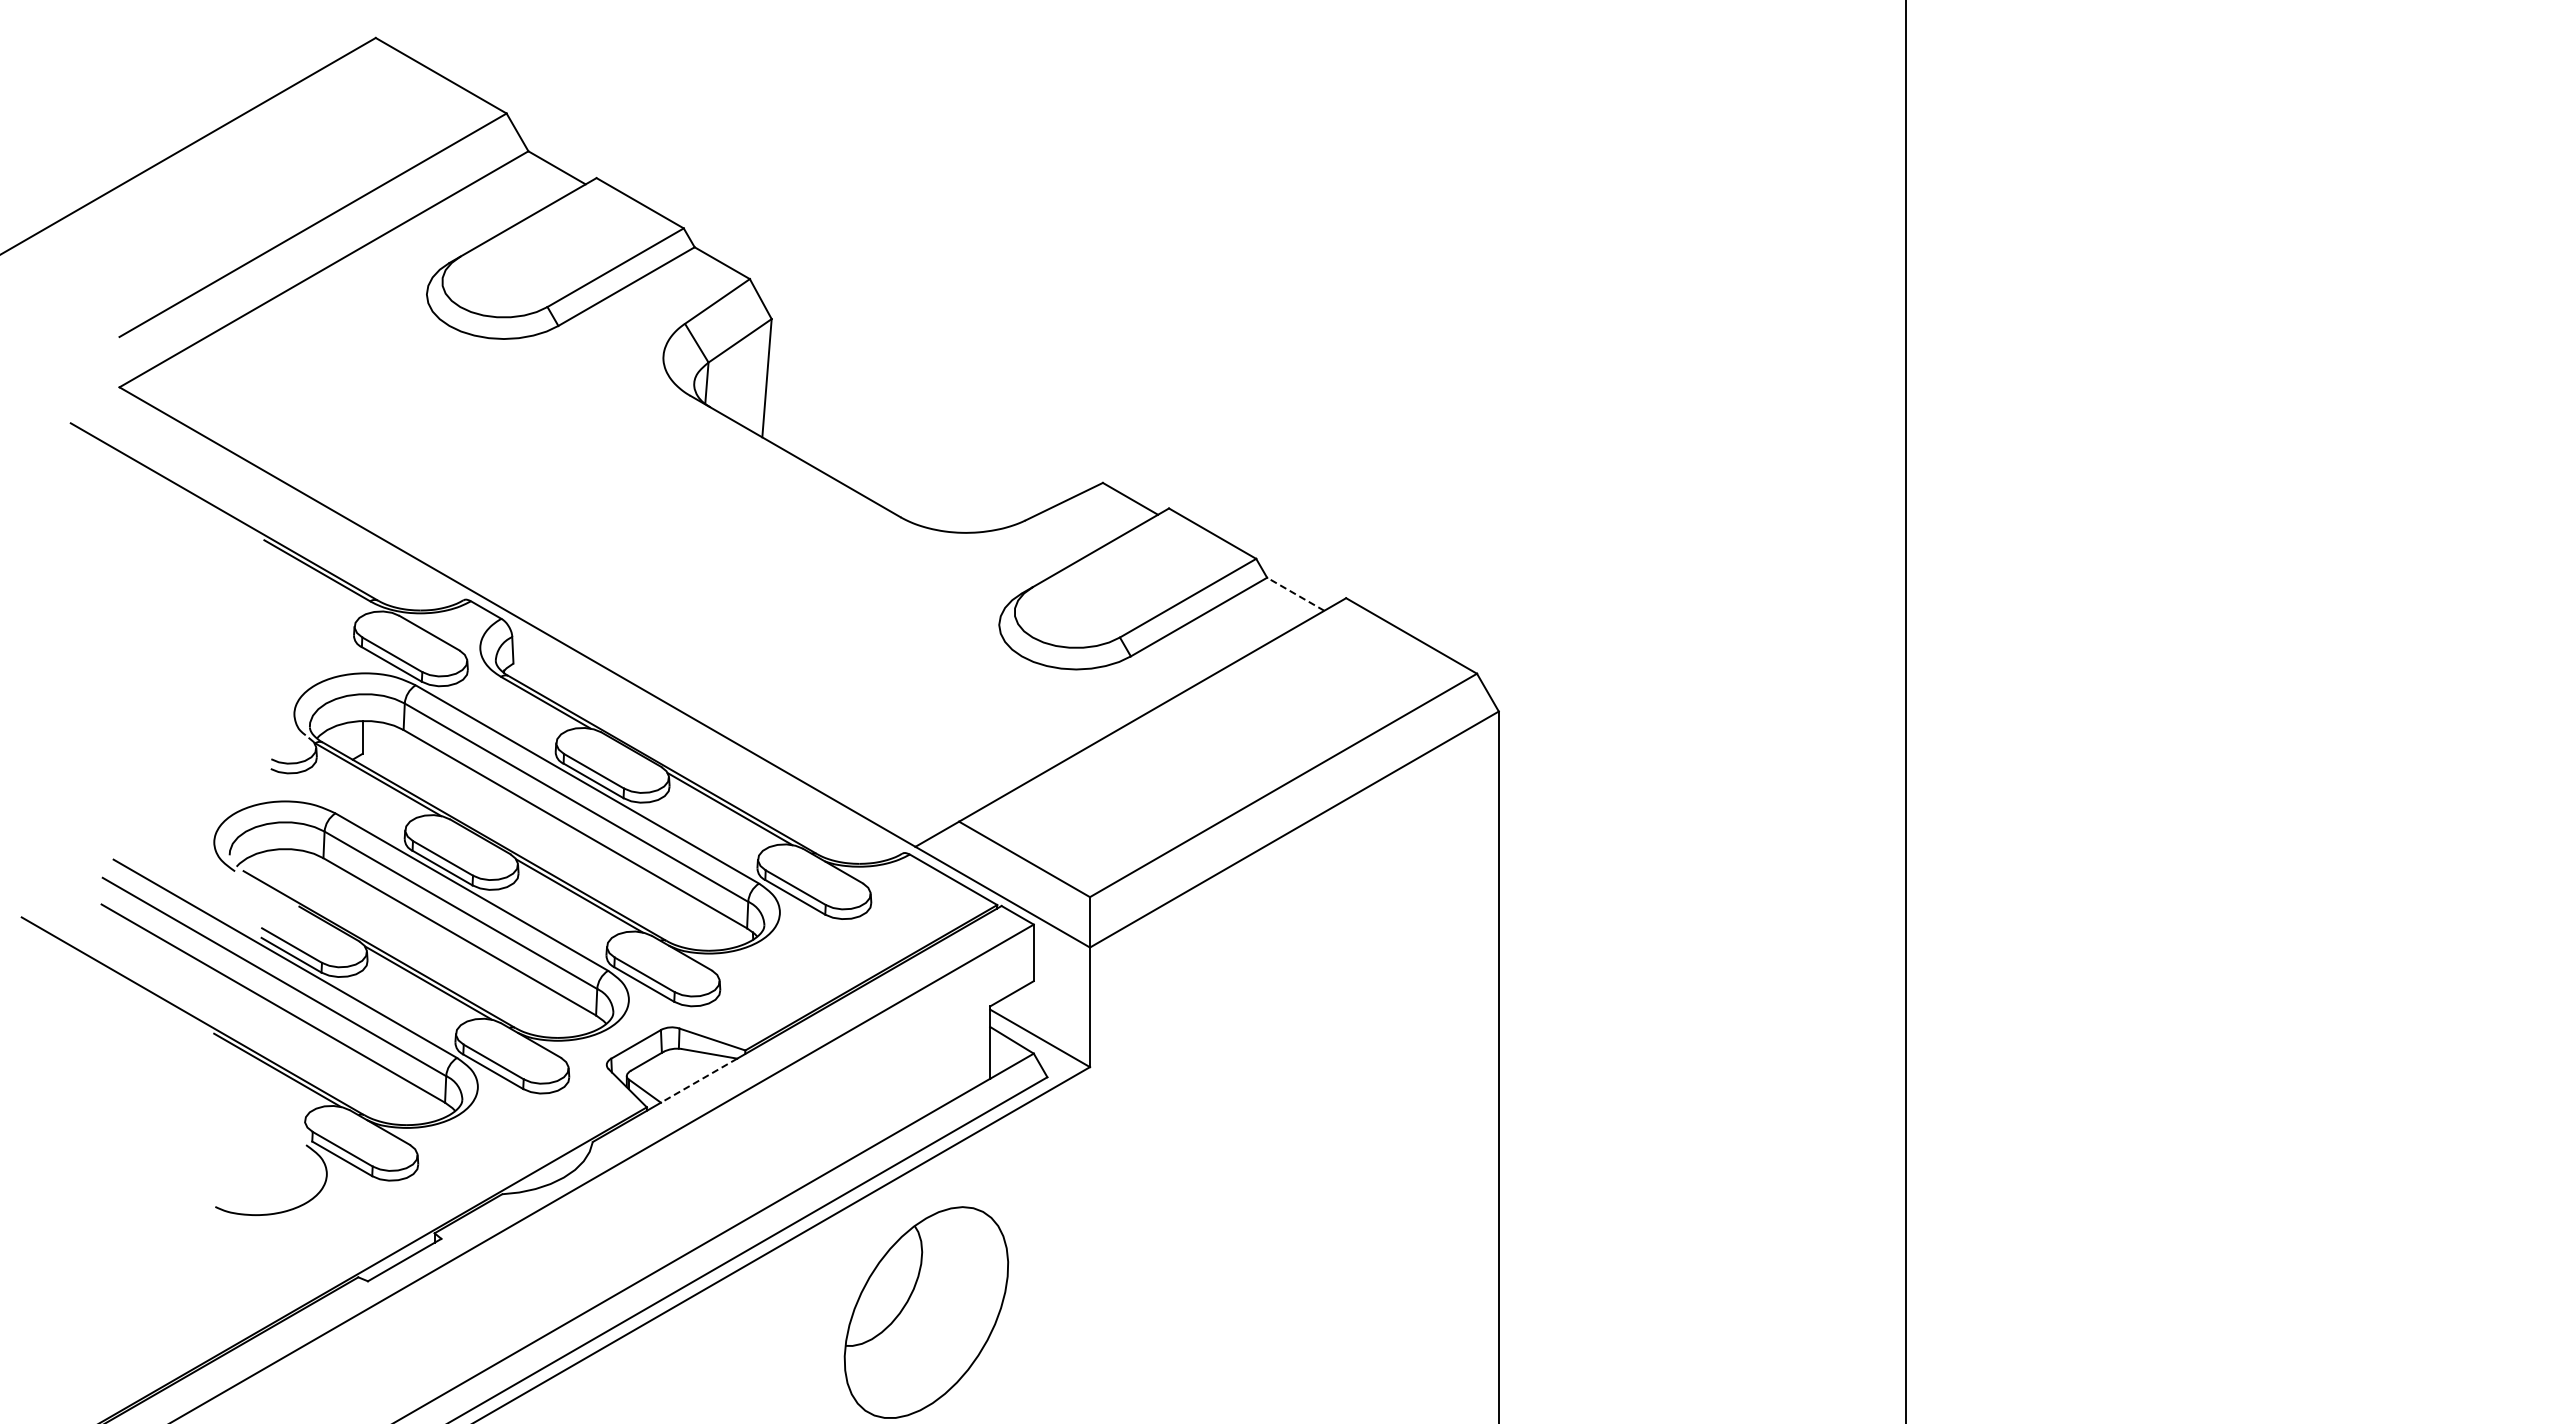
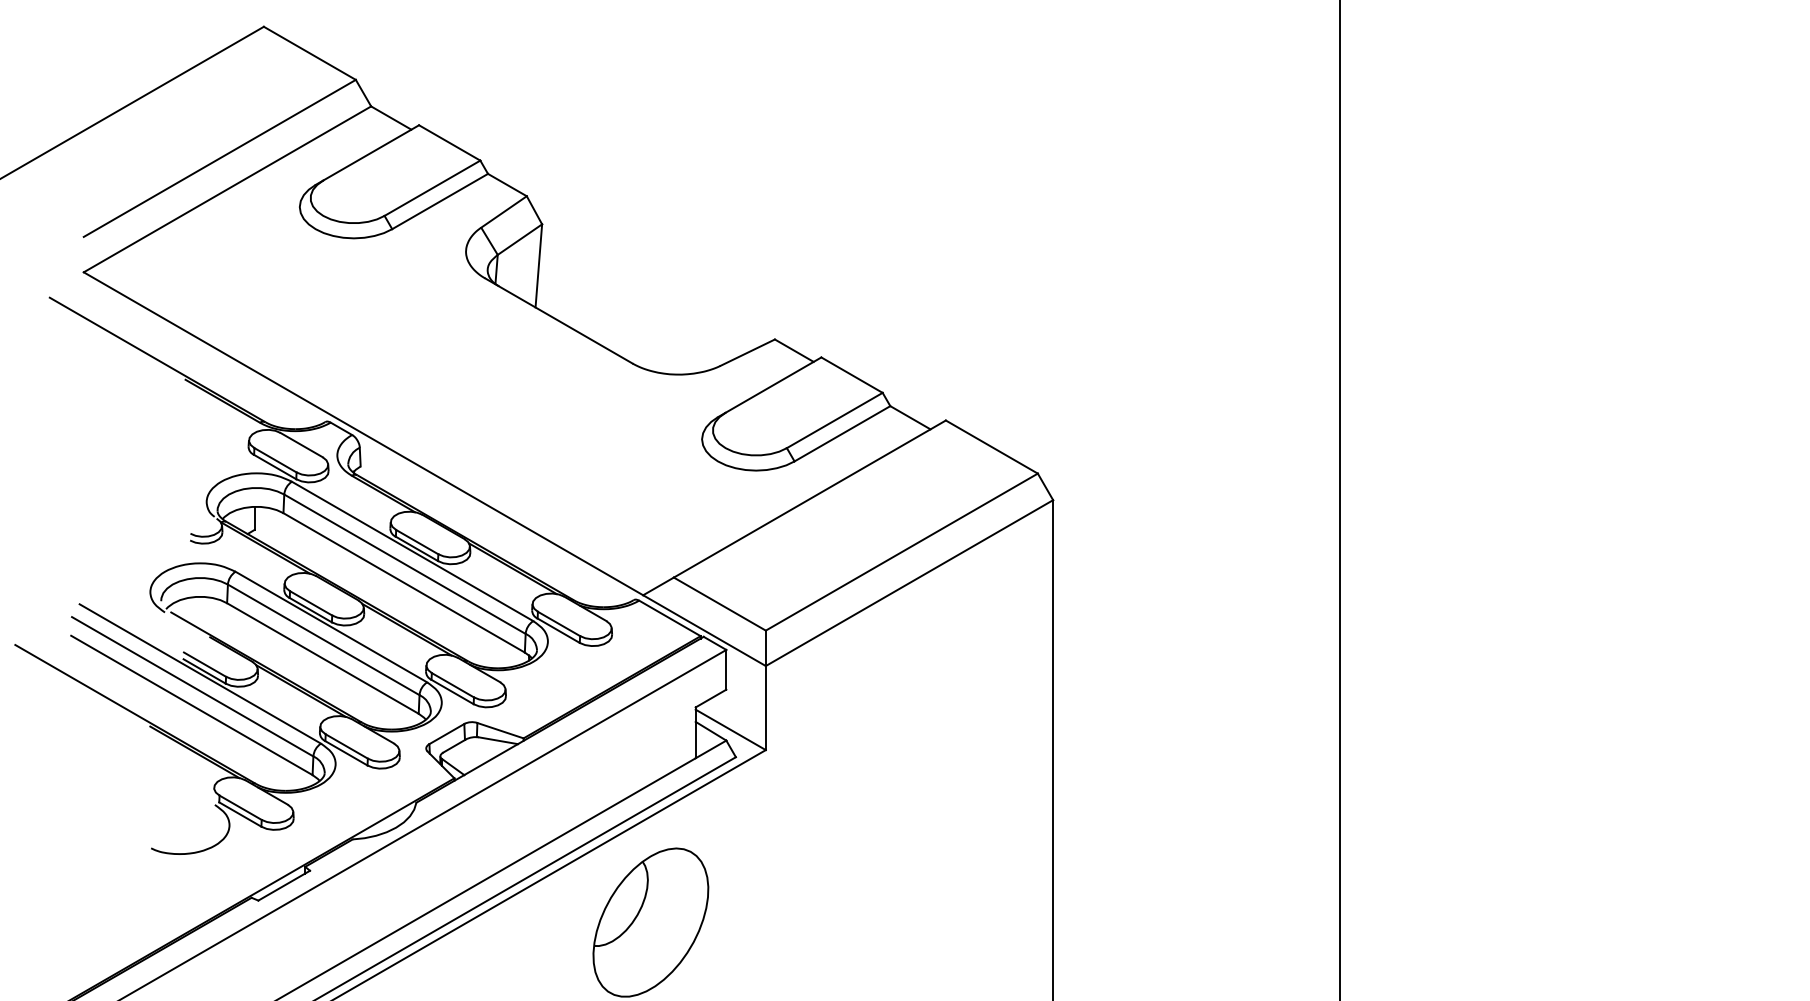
line: (1295, 594) -> (910, 417), dashed -> solid
line: (698, 1080) -> (490, 759), dashed -> solid

